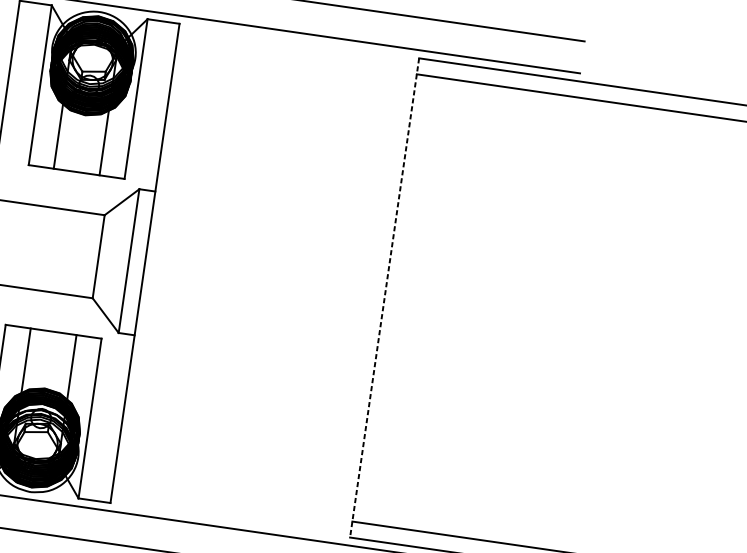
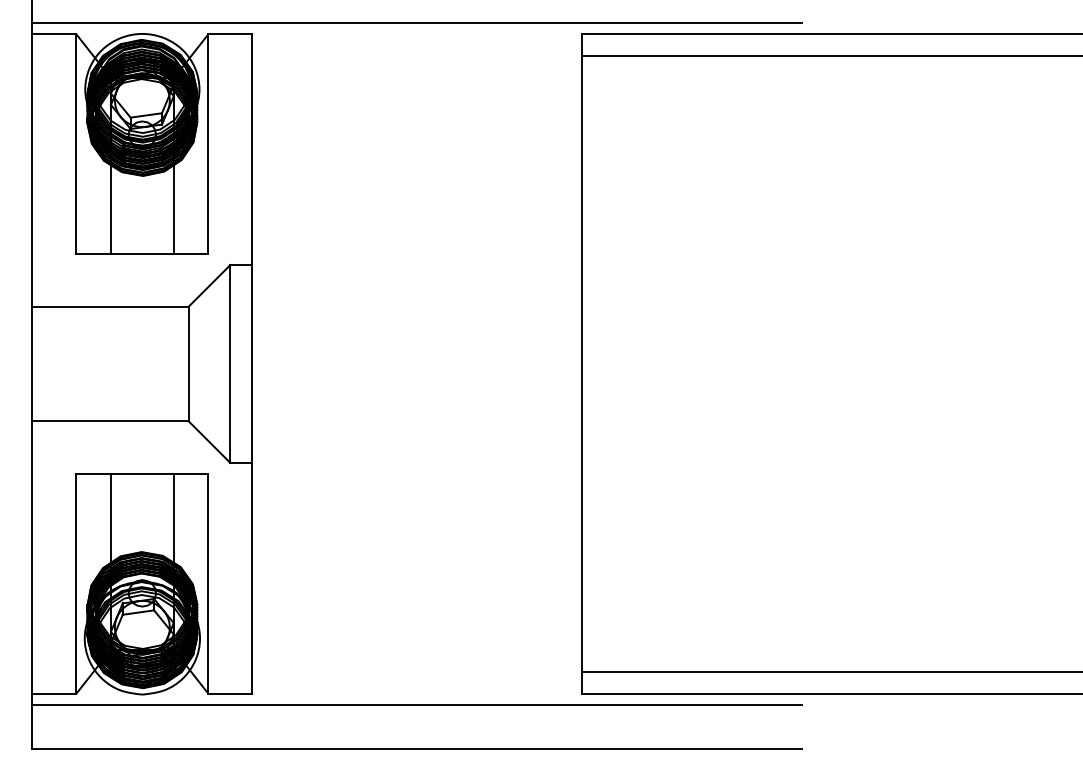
line: (384, 298) -> (582, 364), dashed -> solid

